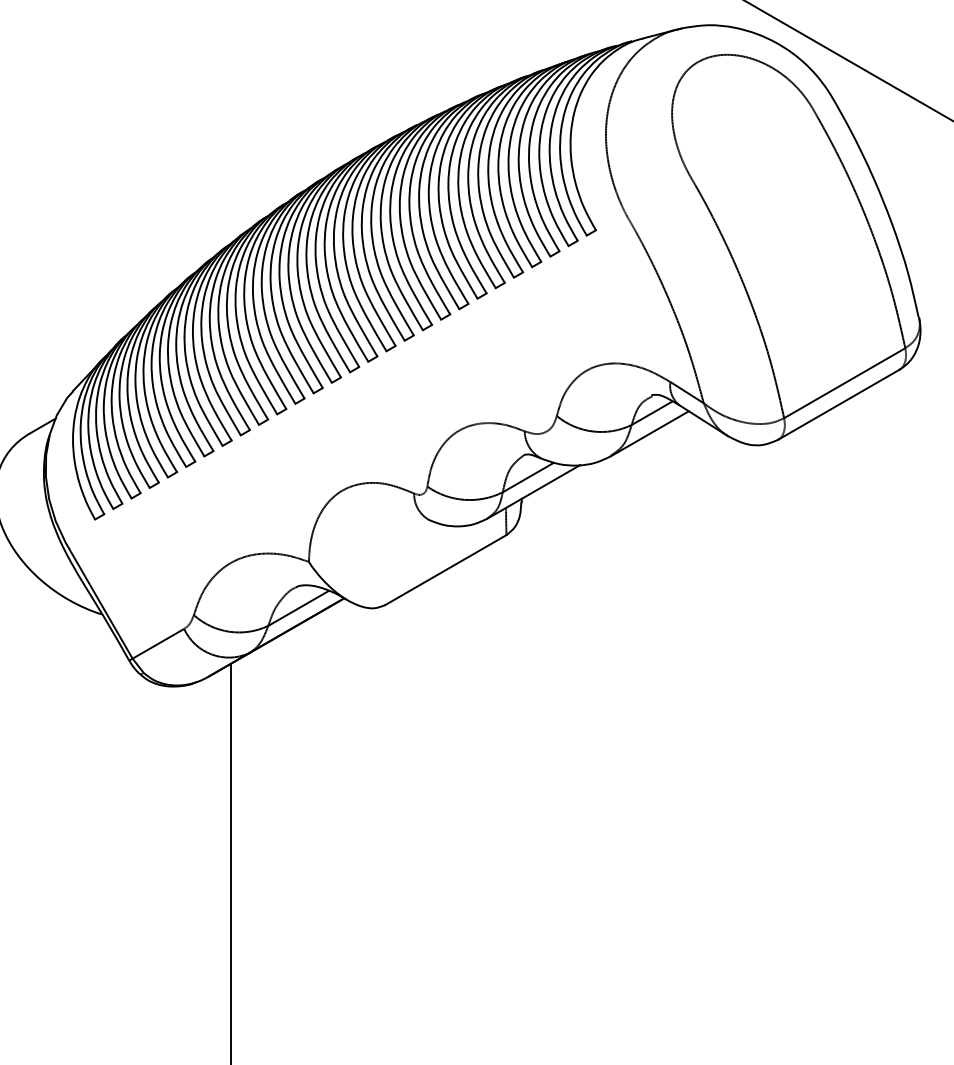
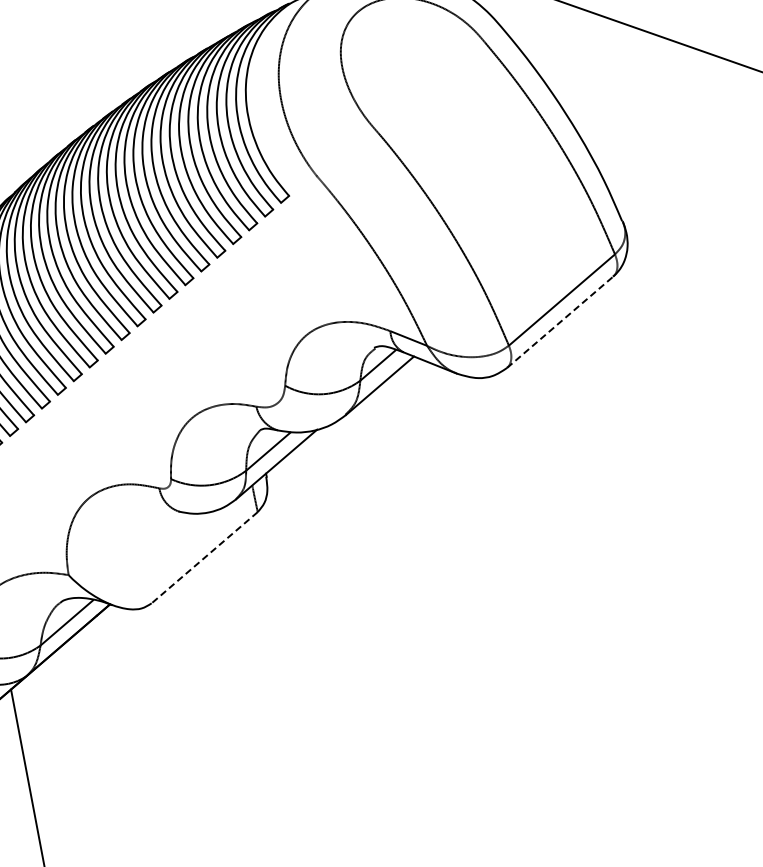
line: (838, 404) -> (559, 322), solid -> dashed
line: (445, 570) -> (204, 558), solid -> dashed

